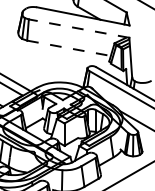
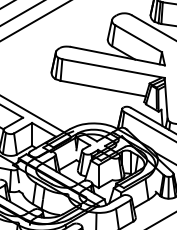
line: (79, 28) -> (113, 68), dashed -> solid
line: (69, 48) -> (103, 88), dashed -> solid

